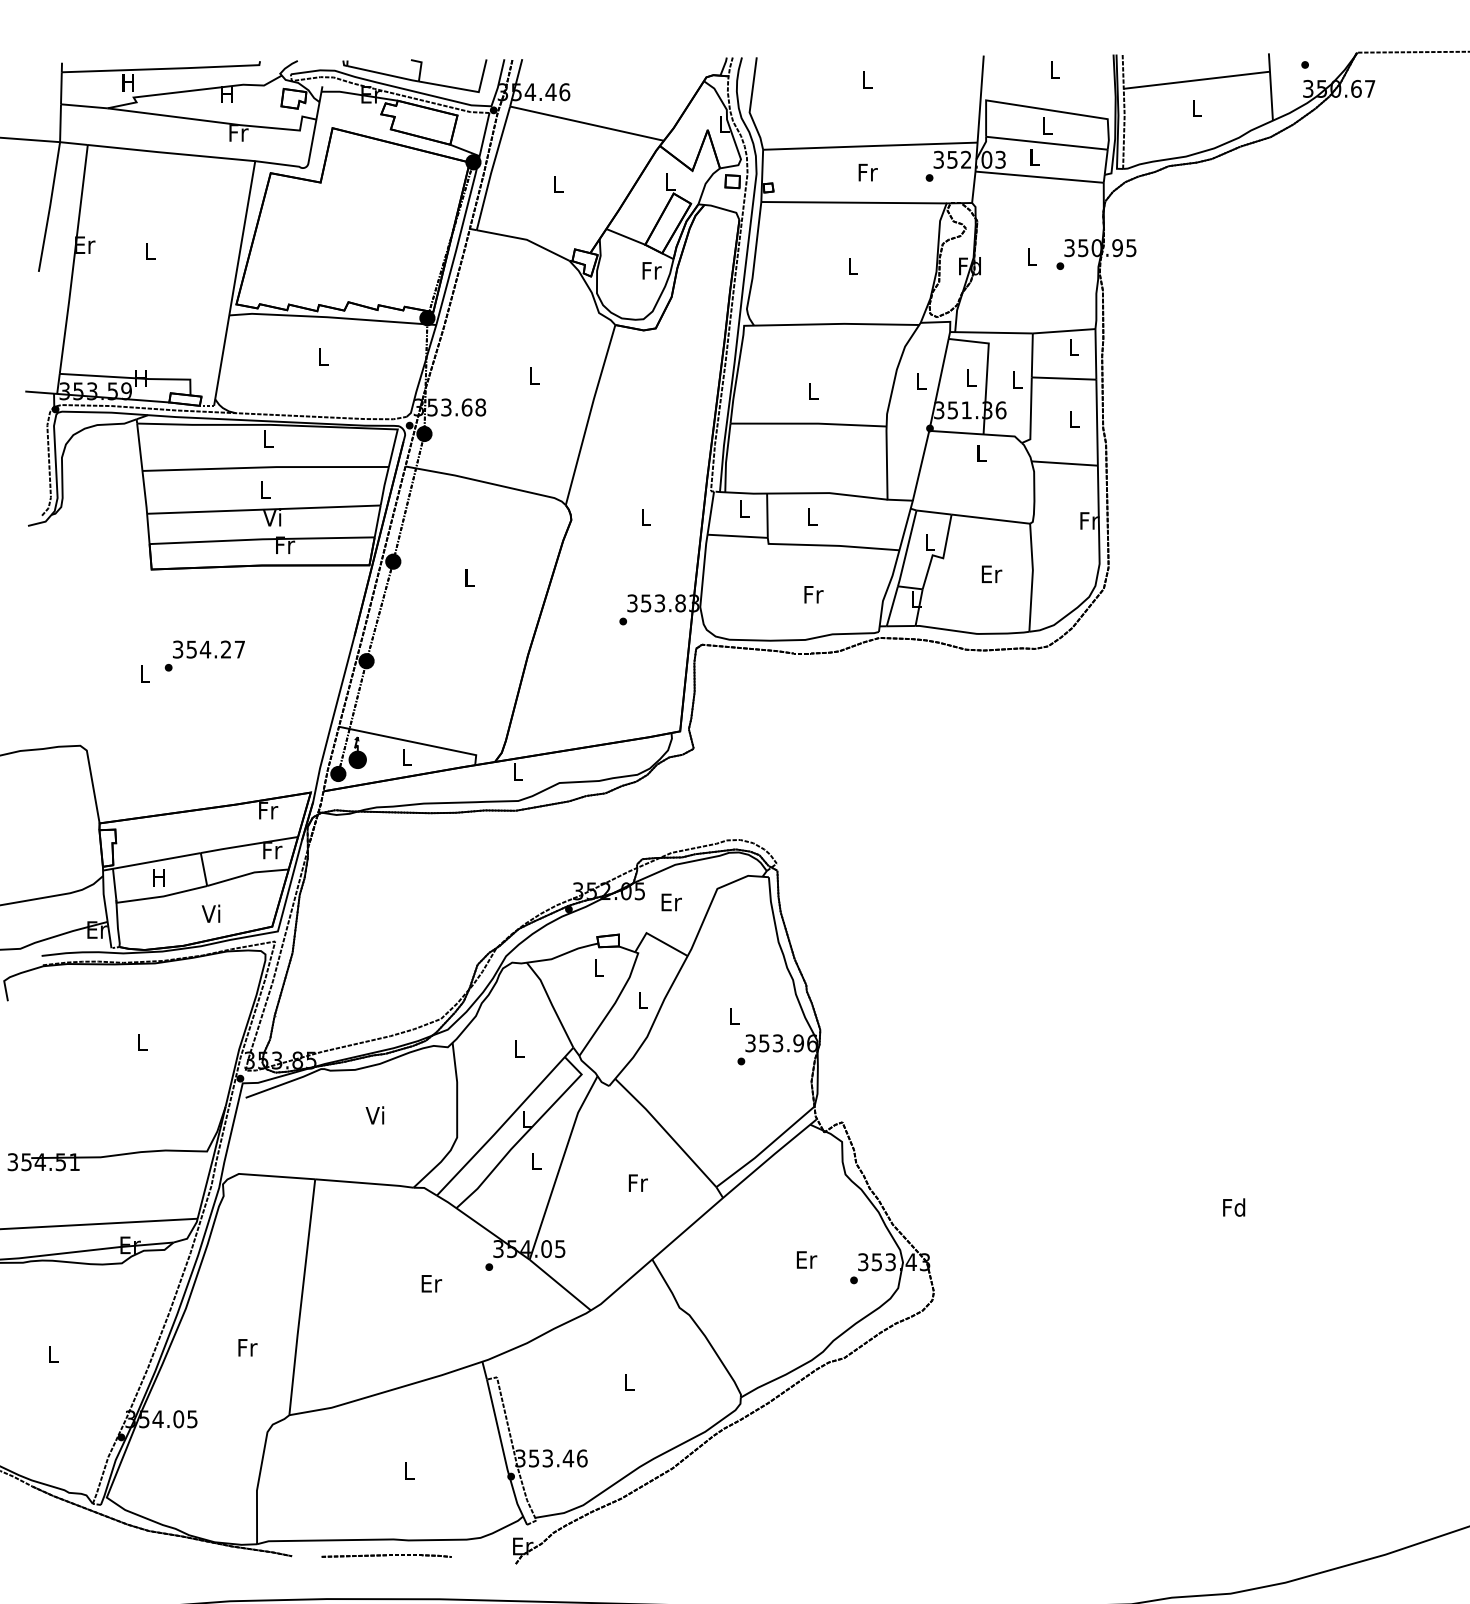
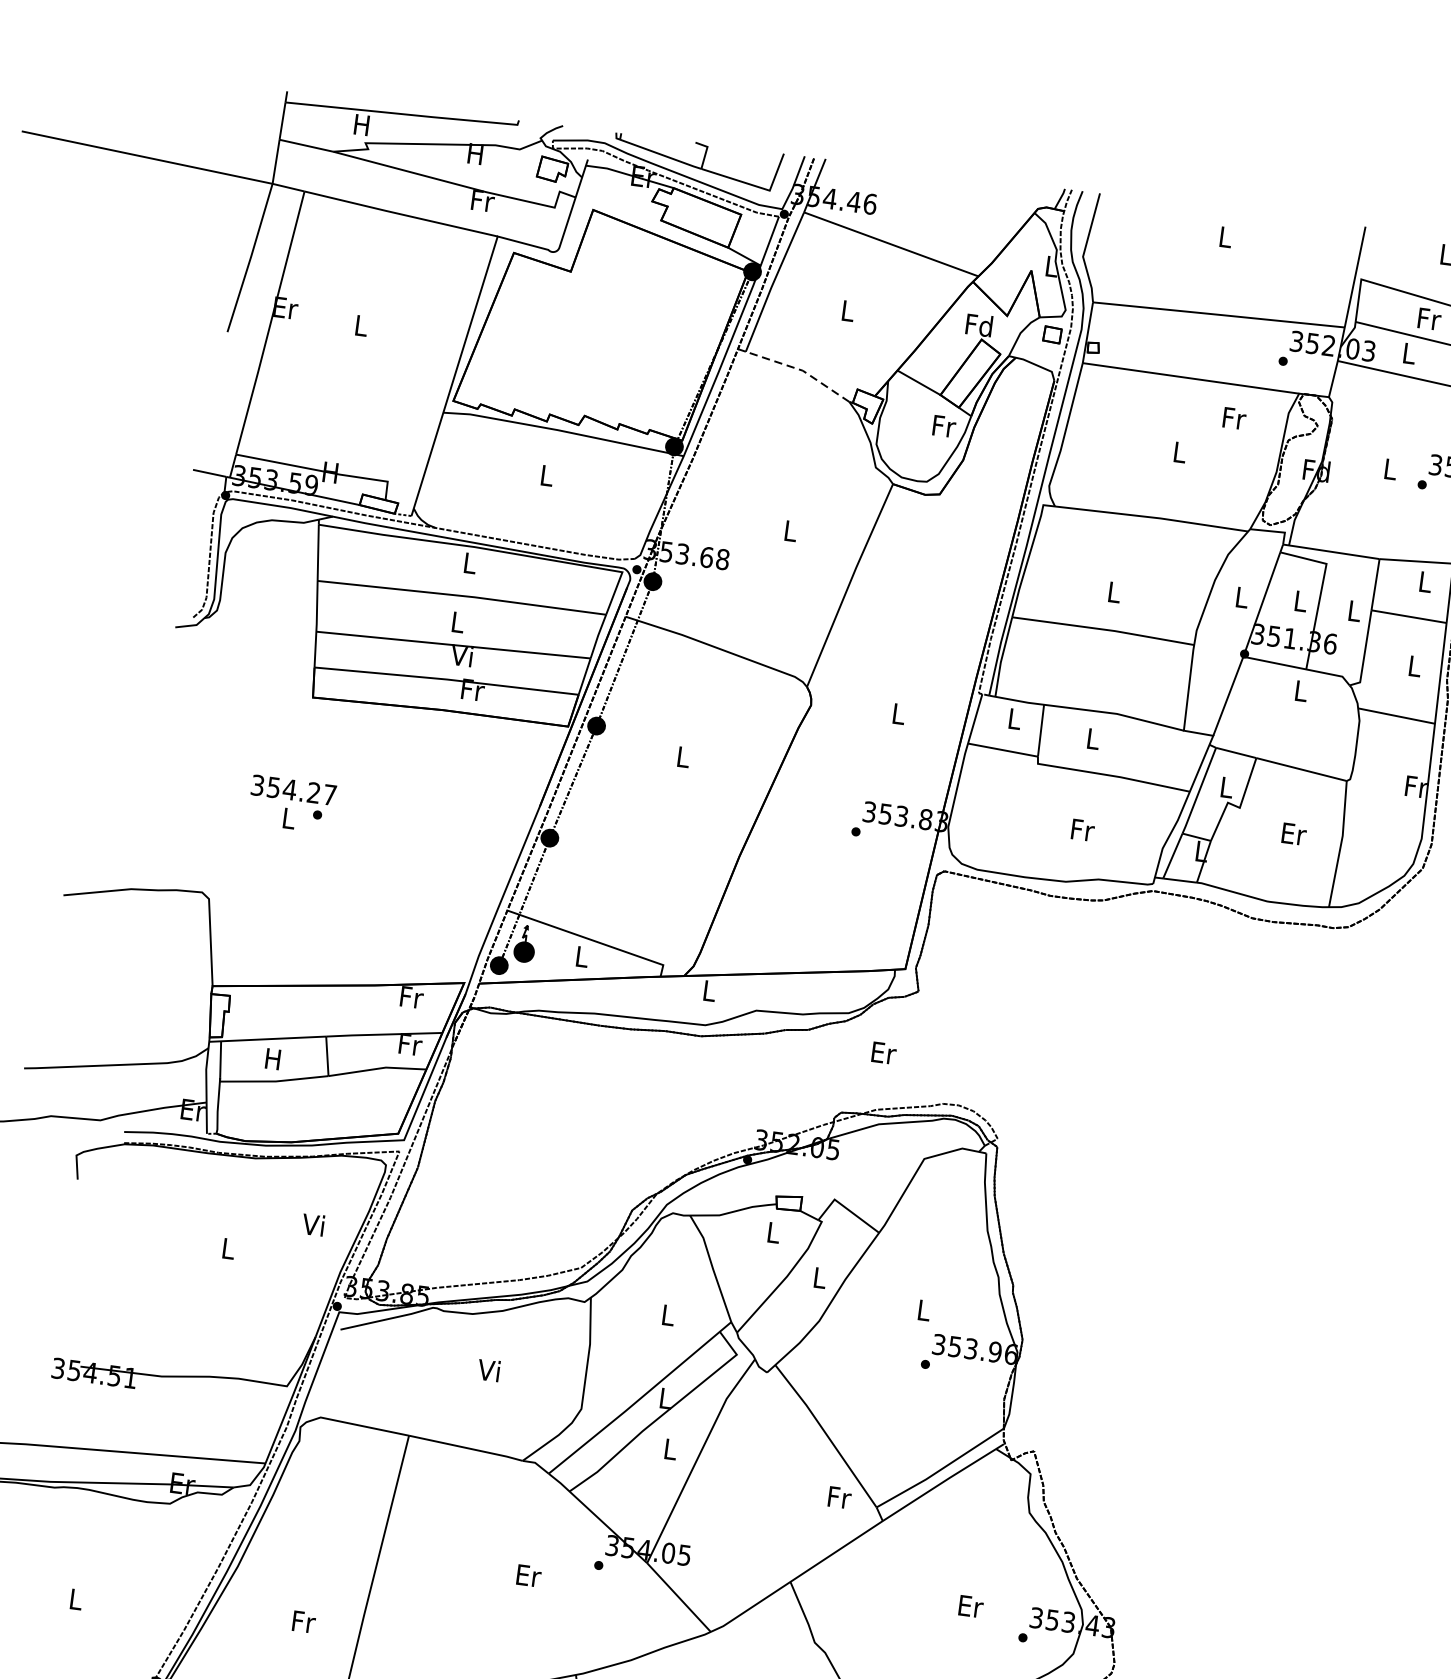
text: (1047, 125) -> (1429, 318), L -> Fr
text: (867, 172) -> (1233, 418), moved
text: (670, 181) -> (979, 325), L -> Fd
line: (525, 239) -> (801, 370), solid -> dashed
text: (208, 649) -> (293, 790), moved
text: (671, 902) -> (883, 1053), moved
text: (210, 913) -> (312, 1224), moved
text: (637, 1182) -> (838, 1496), moved

